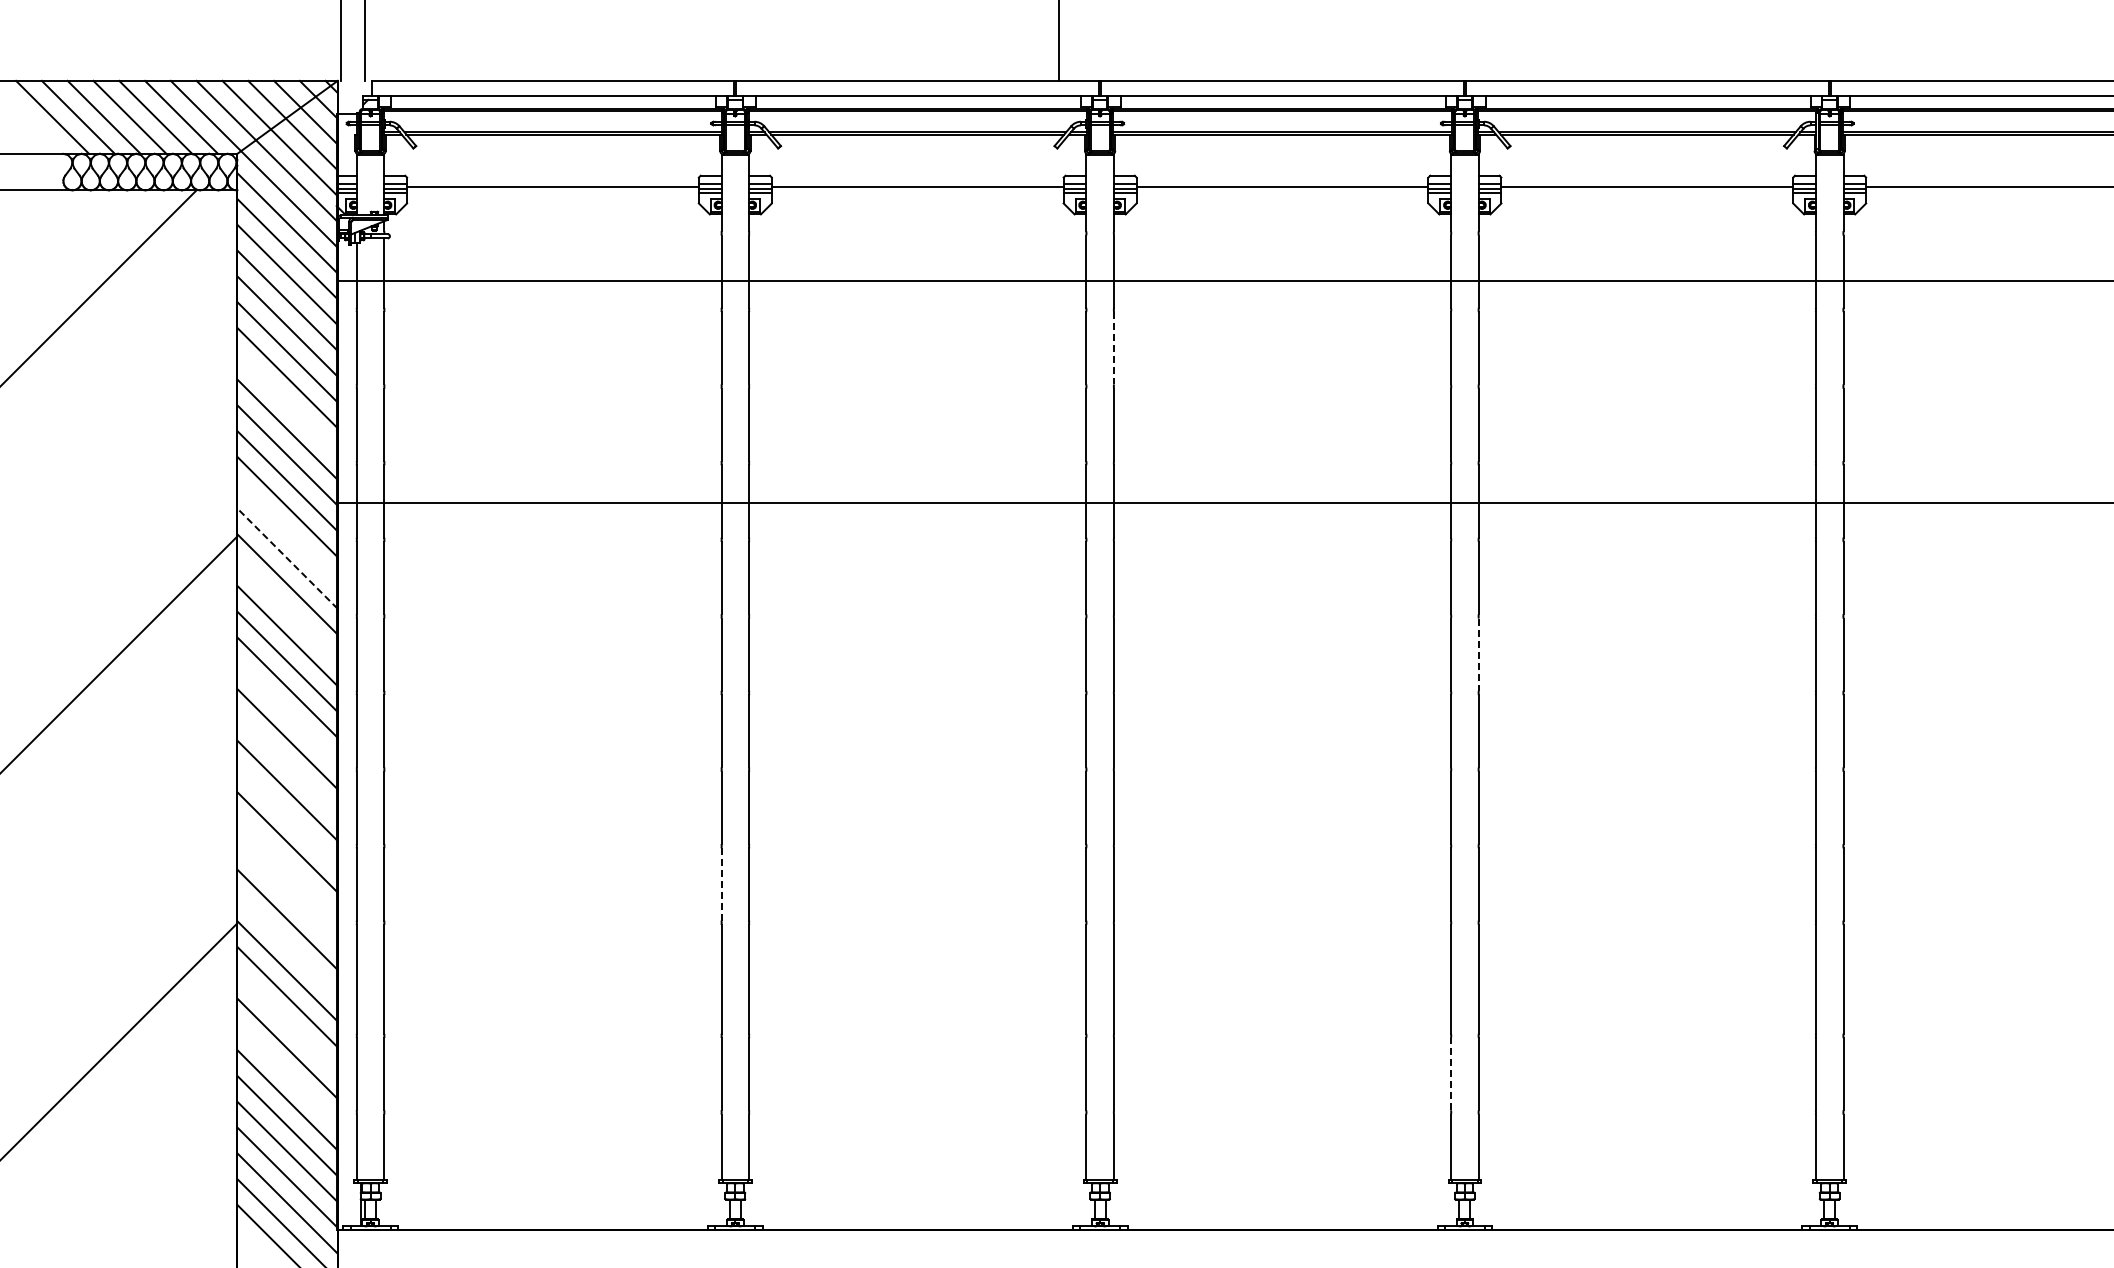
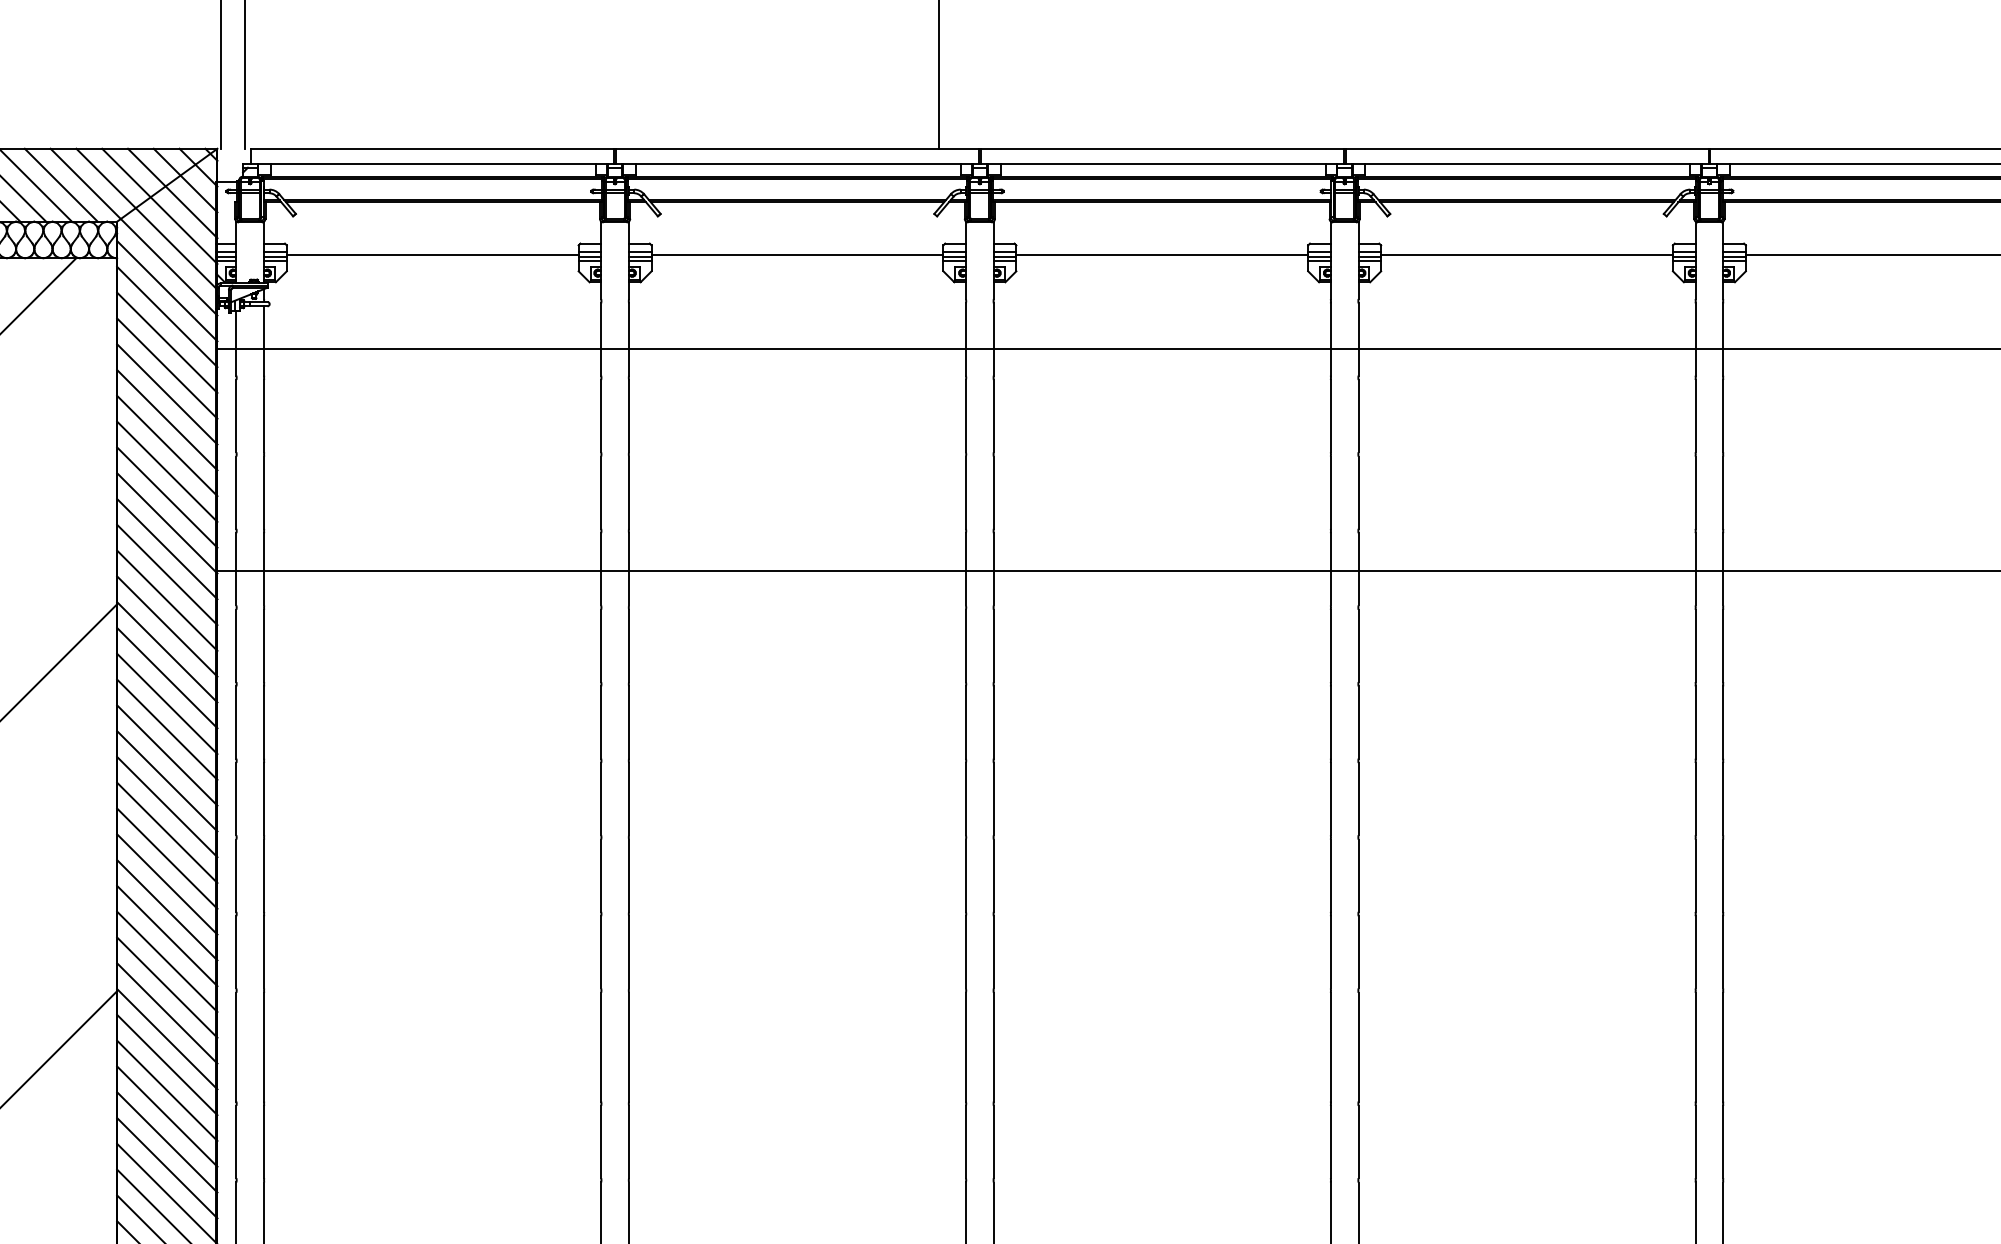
line: (1114, 348) -> (994, 416), dashed -> solid
line: (287, 403) -> (167, 471), added
line: (287, 532) -> (167, 600), added
line: (287, 558) -> (167, 626), dashed -> solid
line: (287, 610) -> (167, 678), added
line: (1478, 655) -> (1358, 723), dashed -> solid
line: (287, 713) -> (167, 781), added
line: (287, 764) -> (167, 832), added
line: (287, 816) -> (167, 884), added
line: (287, 868) -> (167, 936), added
line: (721, 883) -> (601, 951), dashed -> solid
line: (287, 893) -> (167, 961), added
line: (287, 945) -> (167, 1013), added
line: (287, 1022) -> (167, 1090), added
line: (1451, 1073) -> (1331, 1141), dashed -> solid
line: (287, 1074) -> (167, 1142), added

